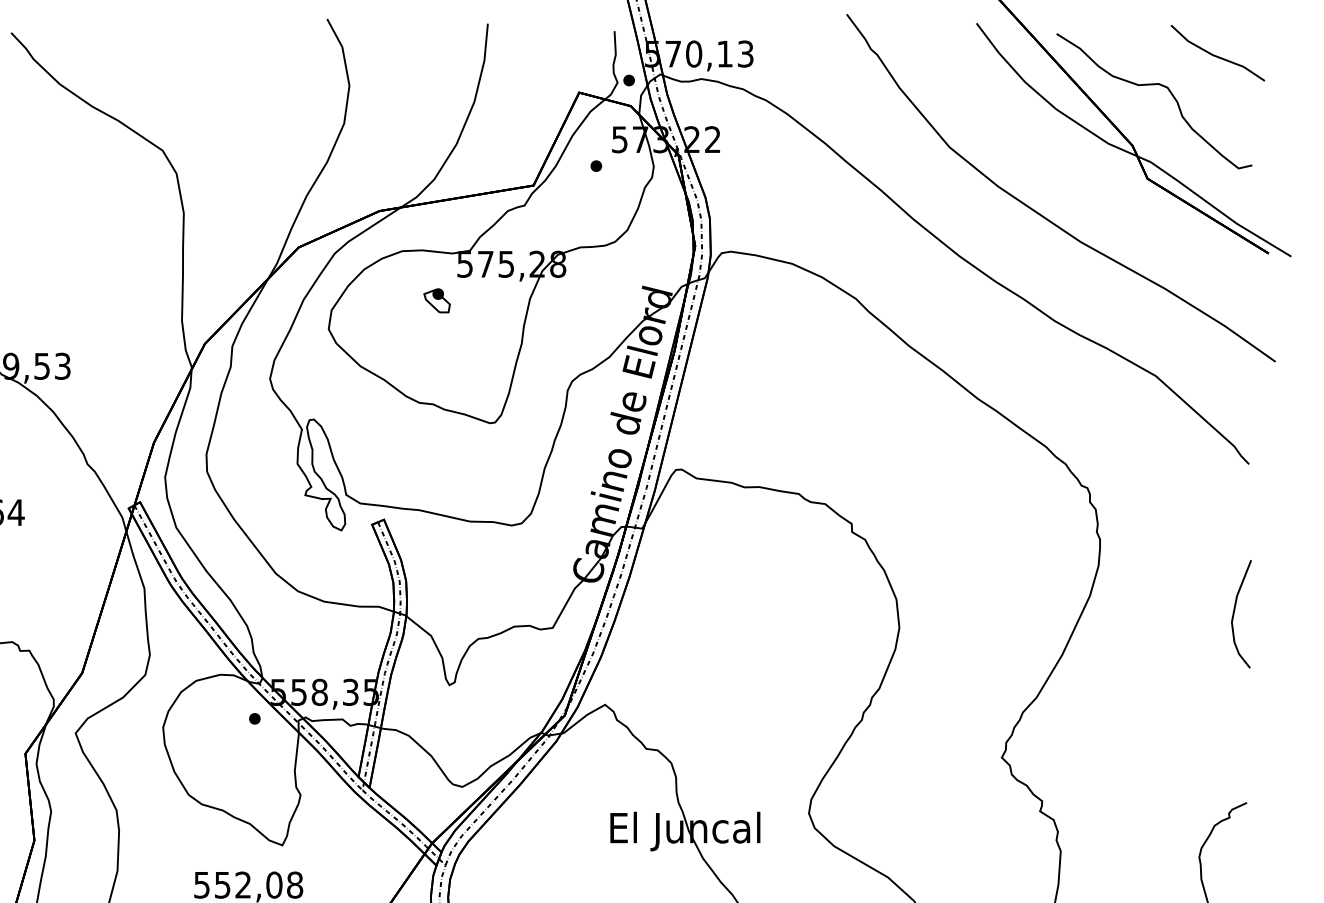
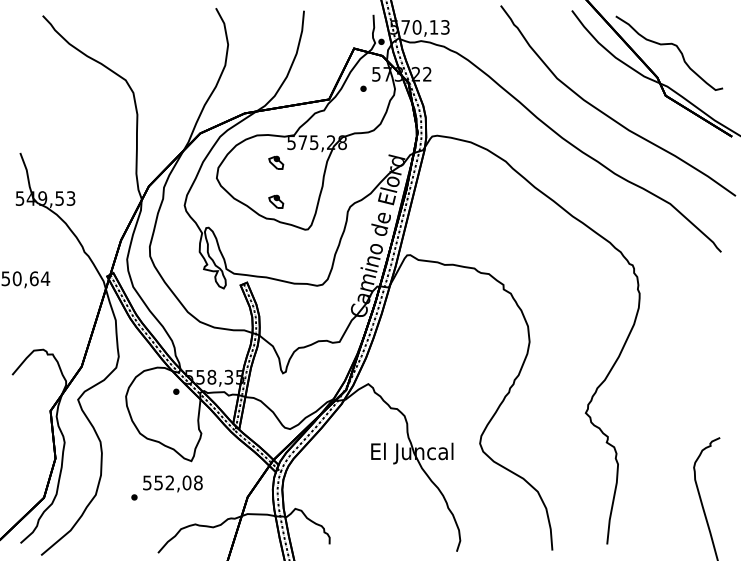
line: (1216, 54) -> (703, 27), removed
part: (437, 371) -> (276, 201), added
curve: (1236, 610) -> (714, 332), removed

